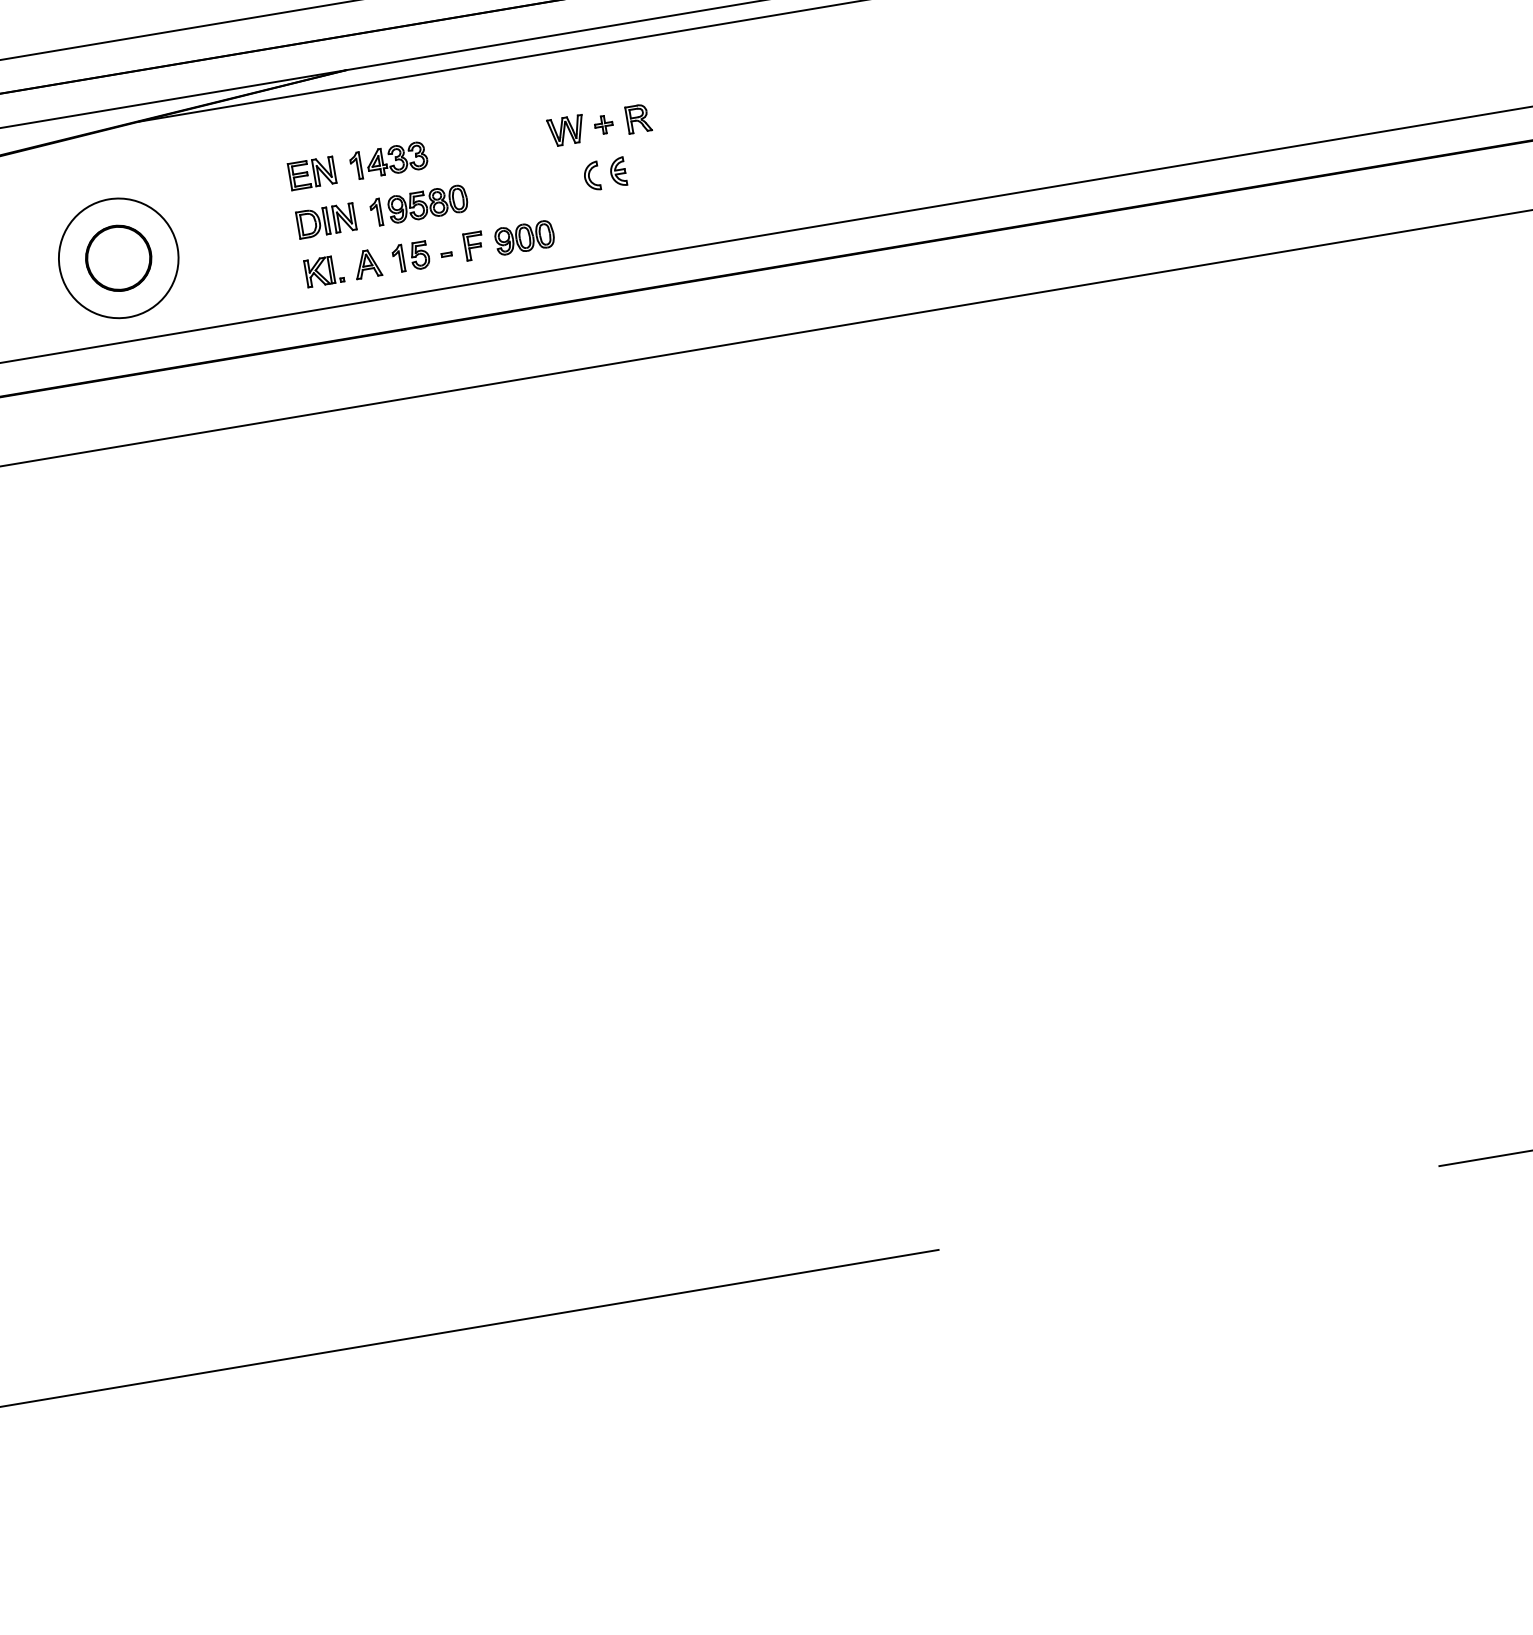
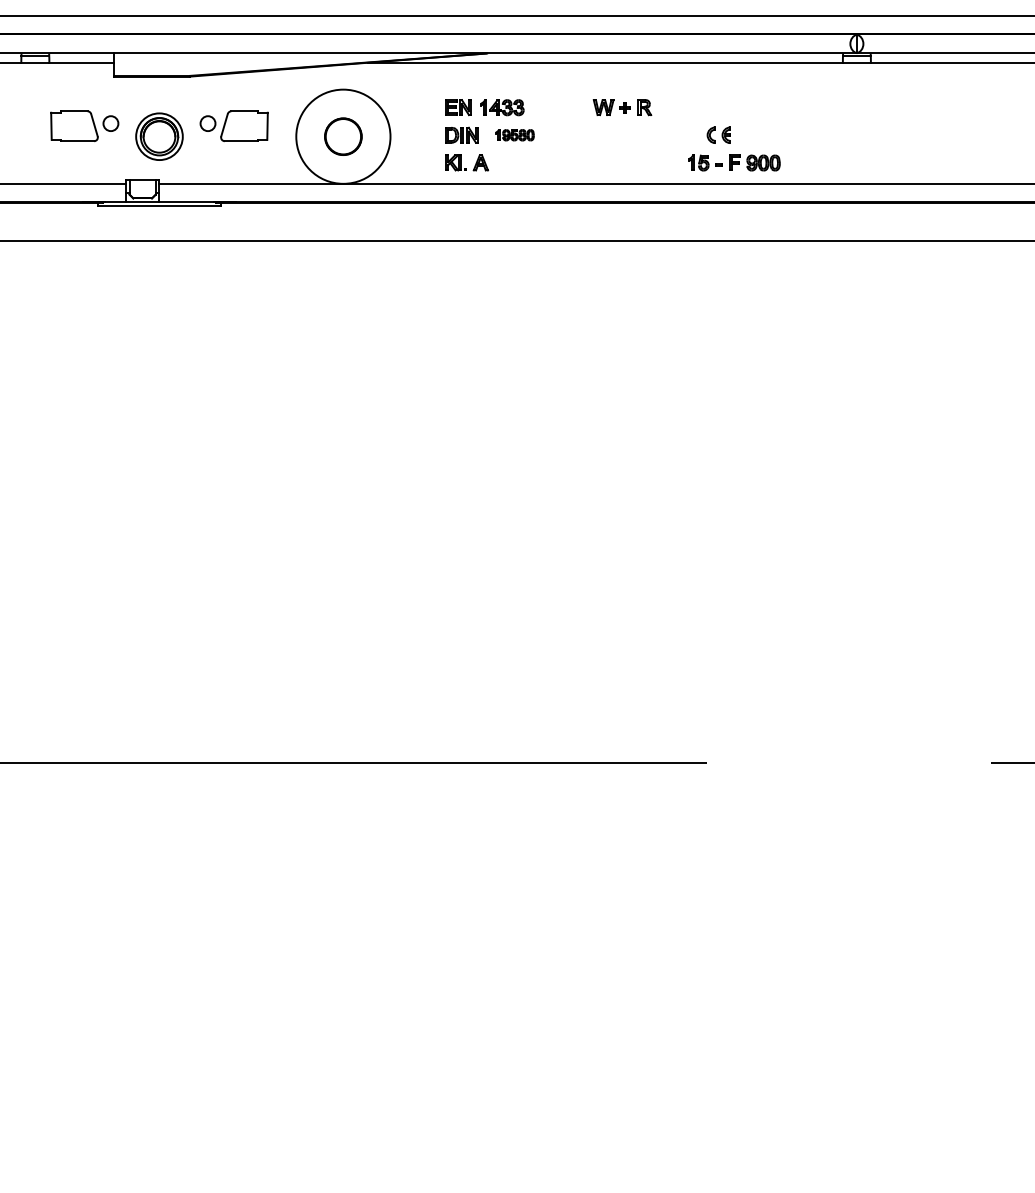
part: (603, 173) -> (718, 134), moved
part: (418, 204) -> (514, 134), size x0.7
part: (473, 245) -> (734, 162), moved
circle: (118, 257) -> (343, 136), size x1.4

